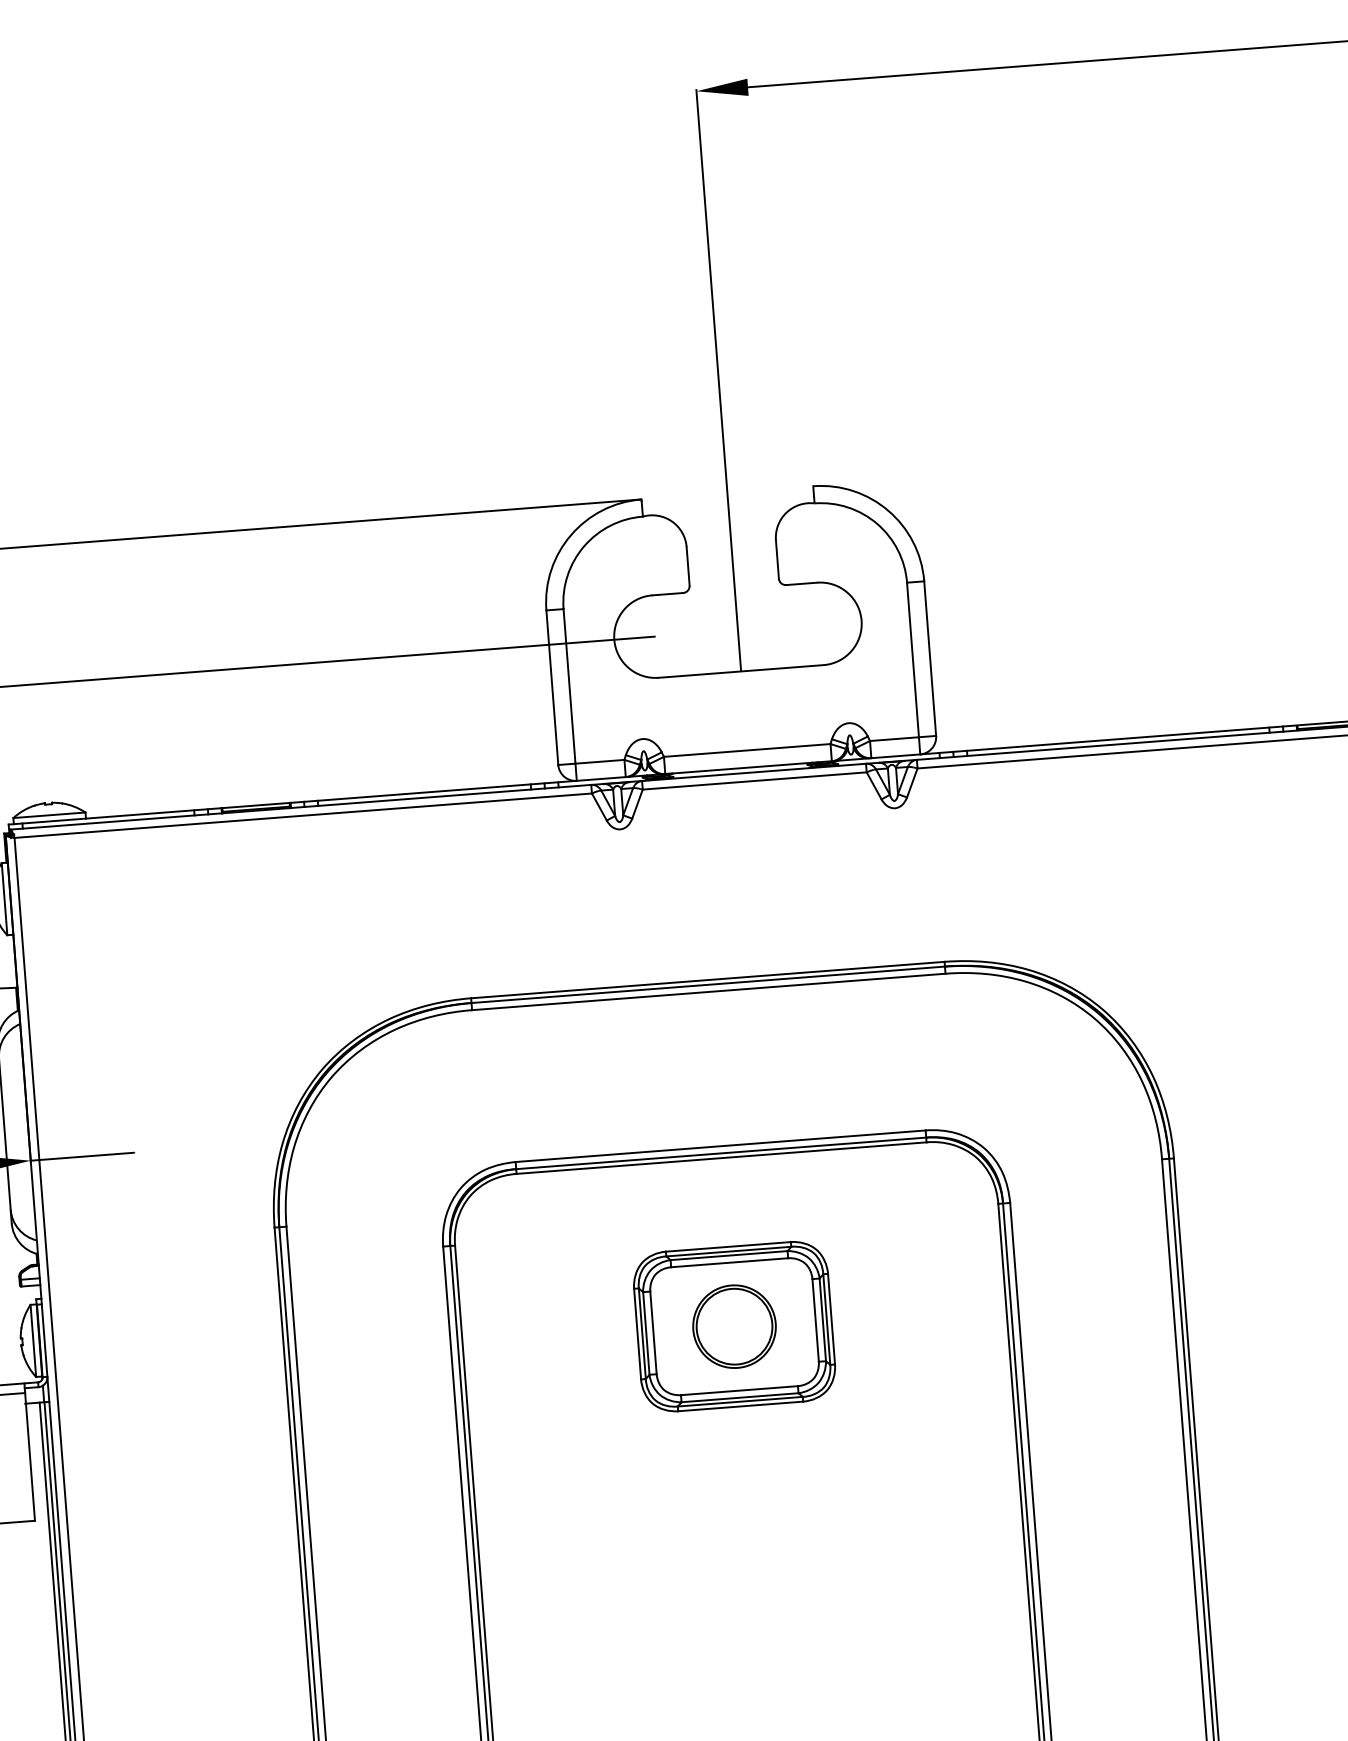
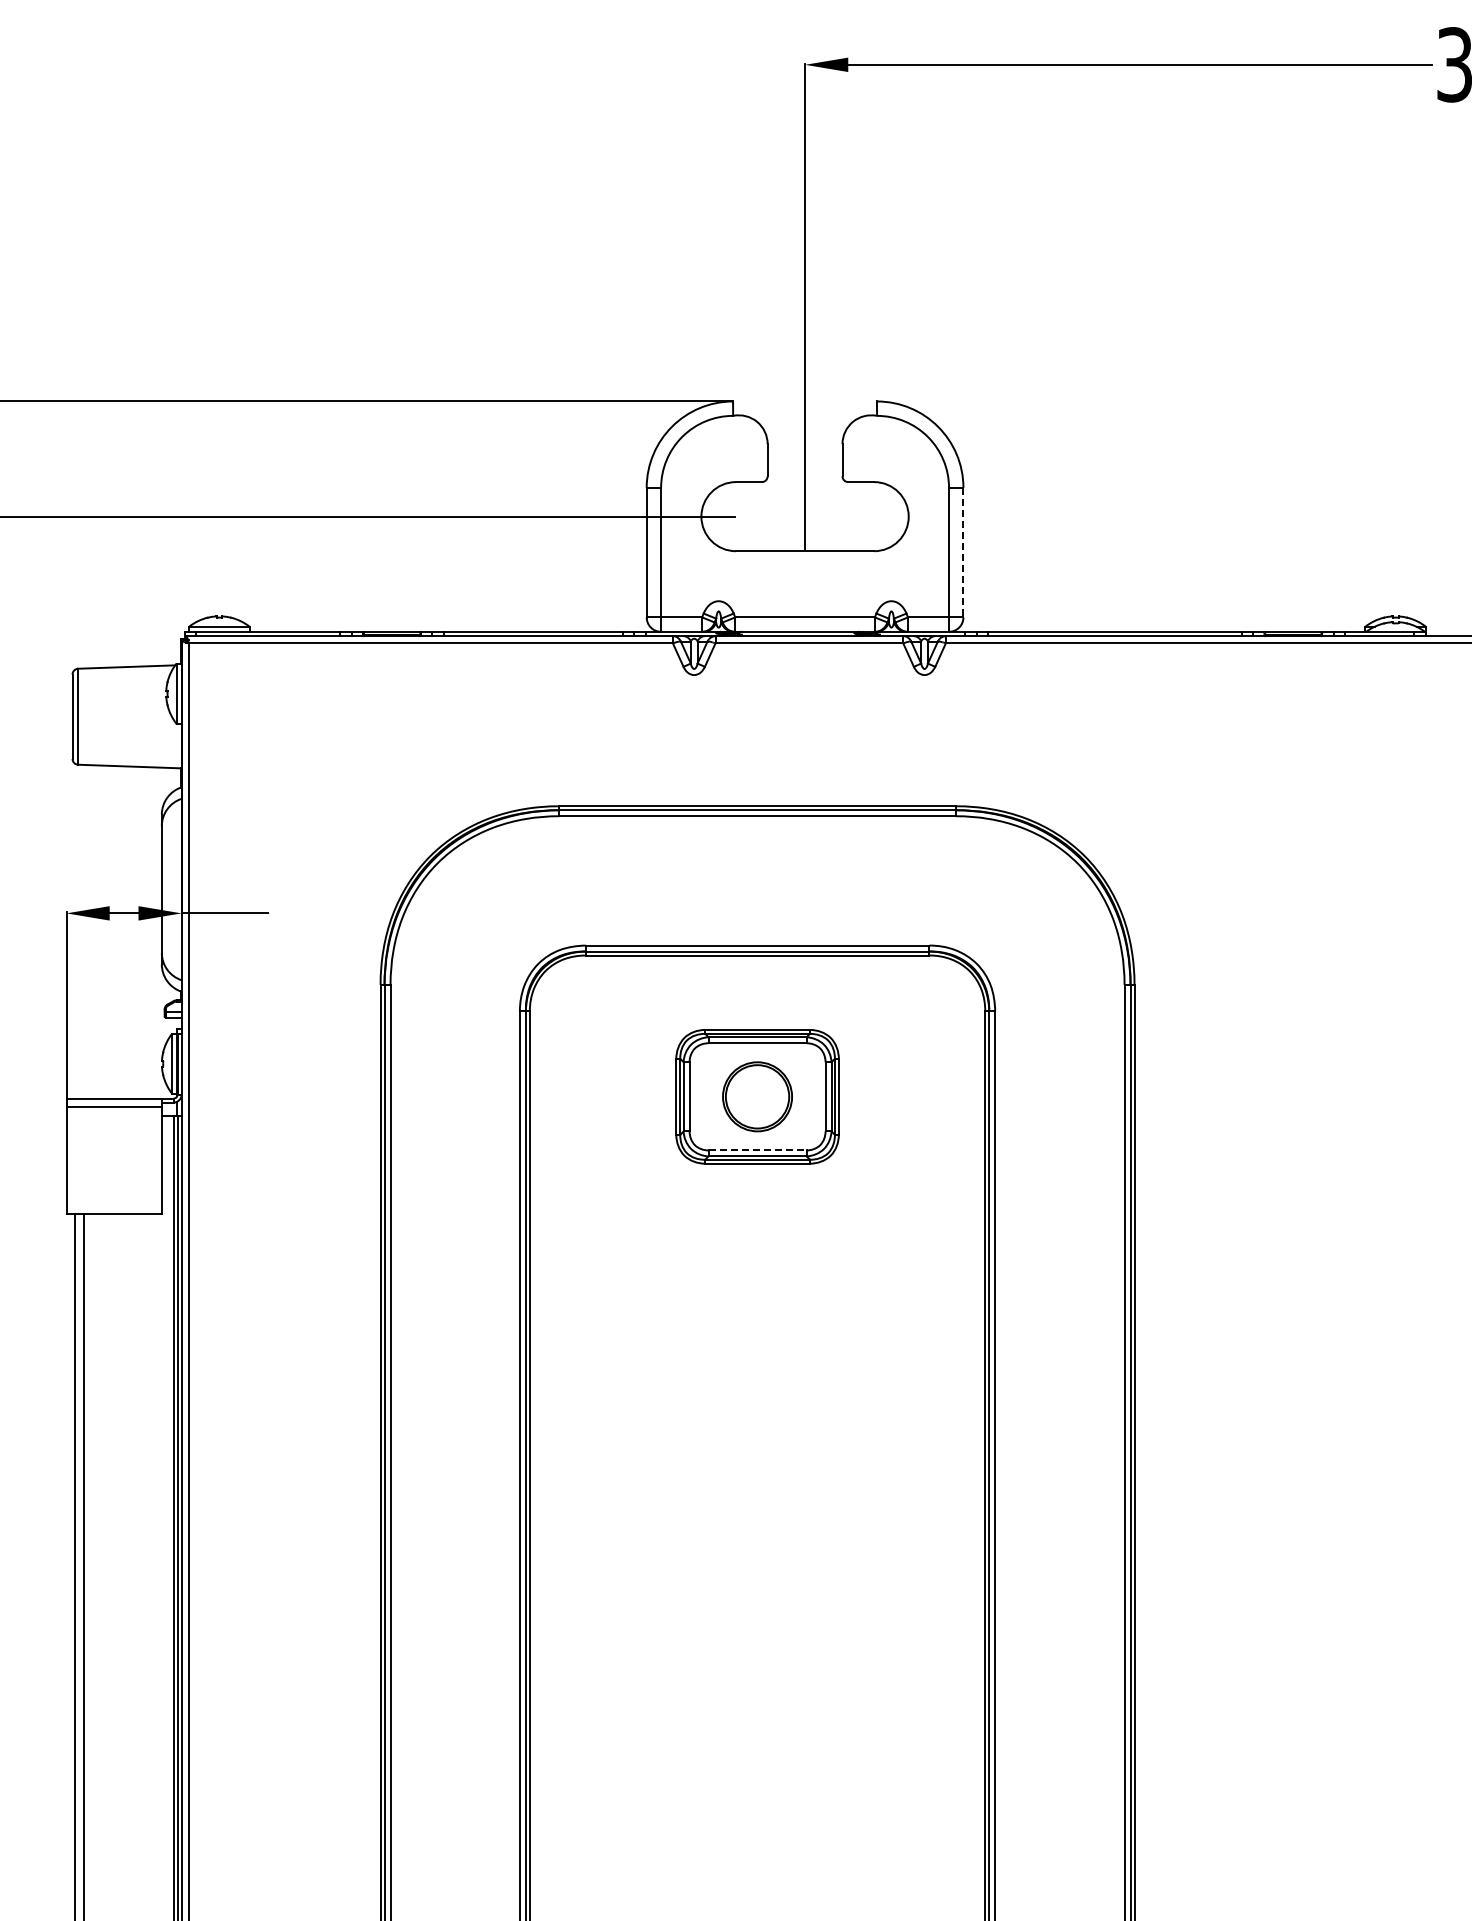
line: (930, 658) -> (963, 552), solid -> dashed
line: (740, 1390) -> (758, 1150), solid -> dashed

